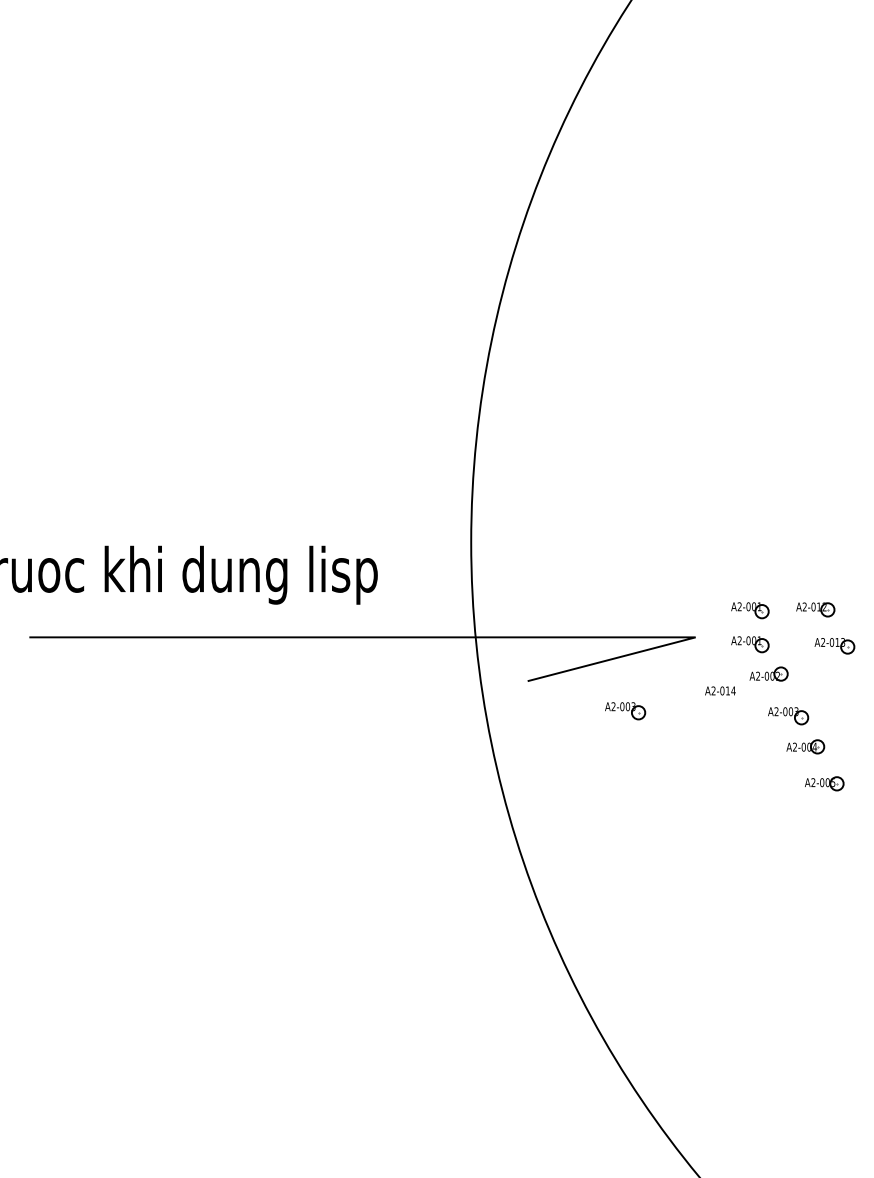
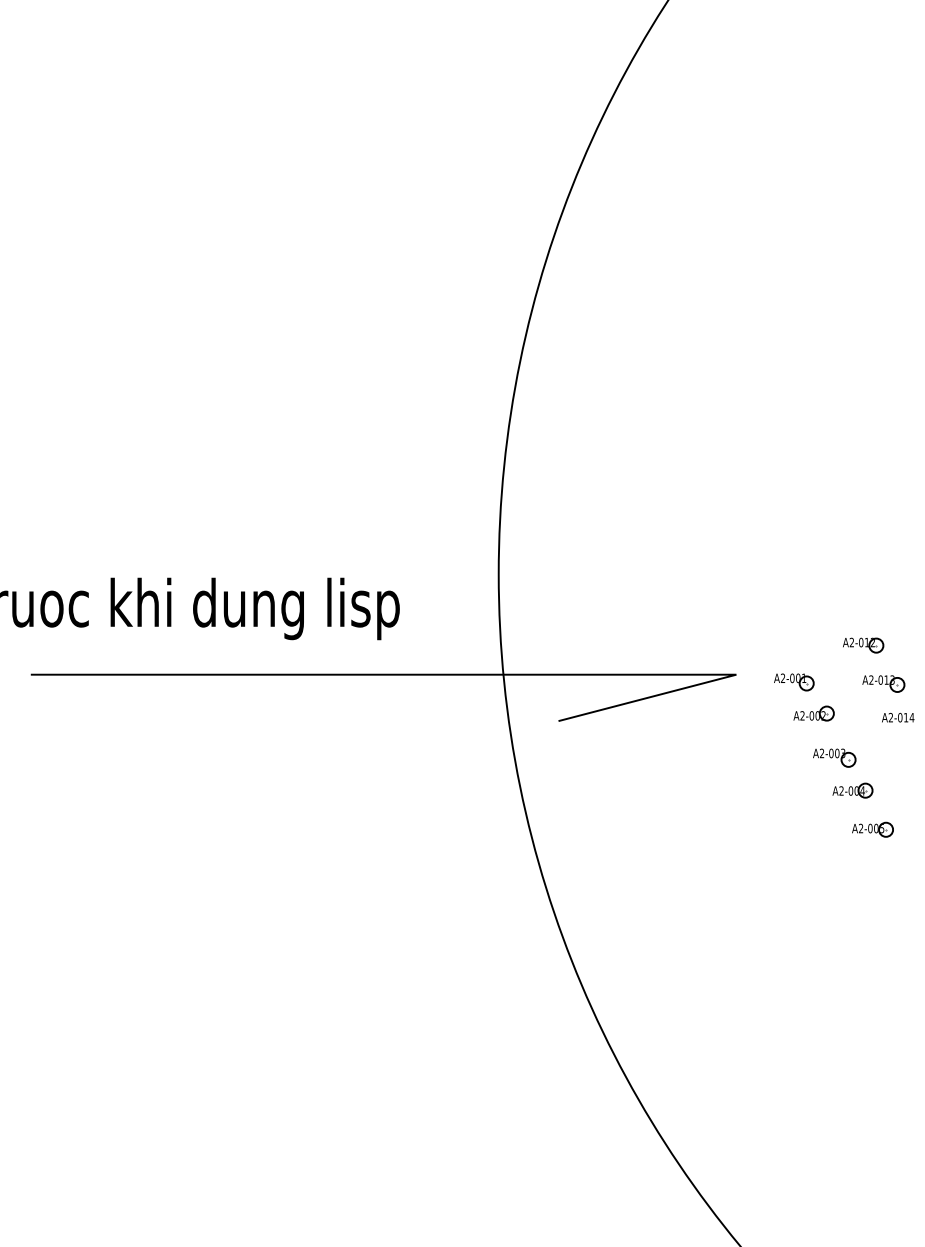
part: (750, 610) -> (794, 646), removed
text: (720, 690) -> (898, 717), moved
part: (625, 711) -> (662, 753), removed

